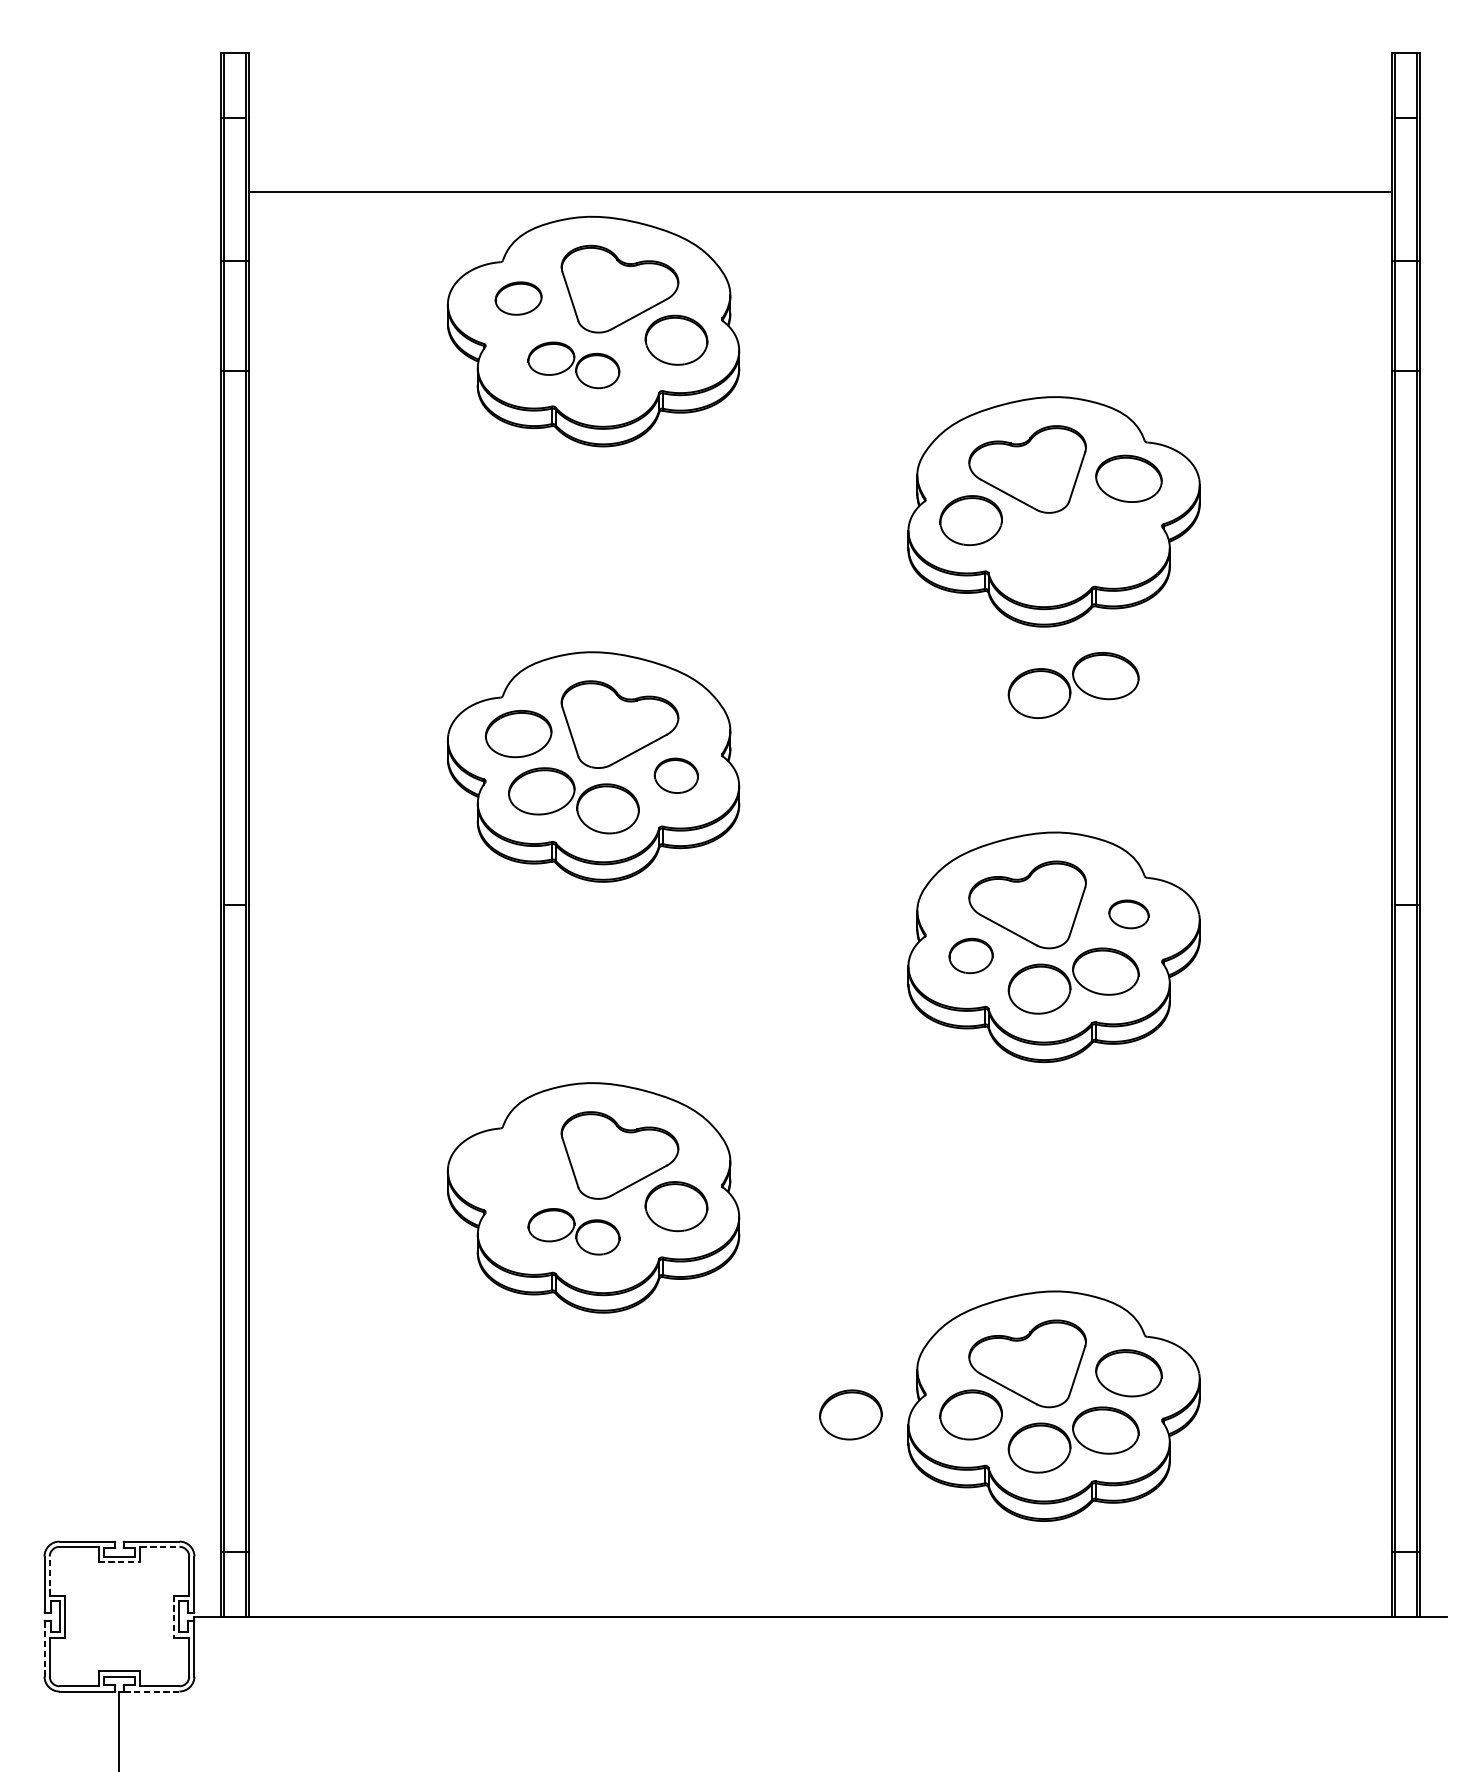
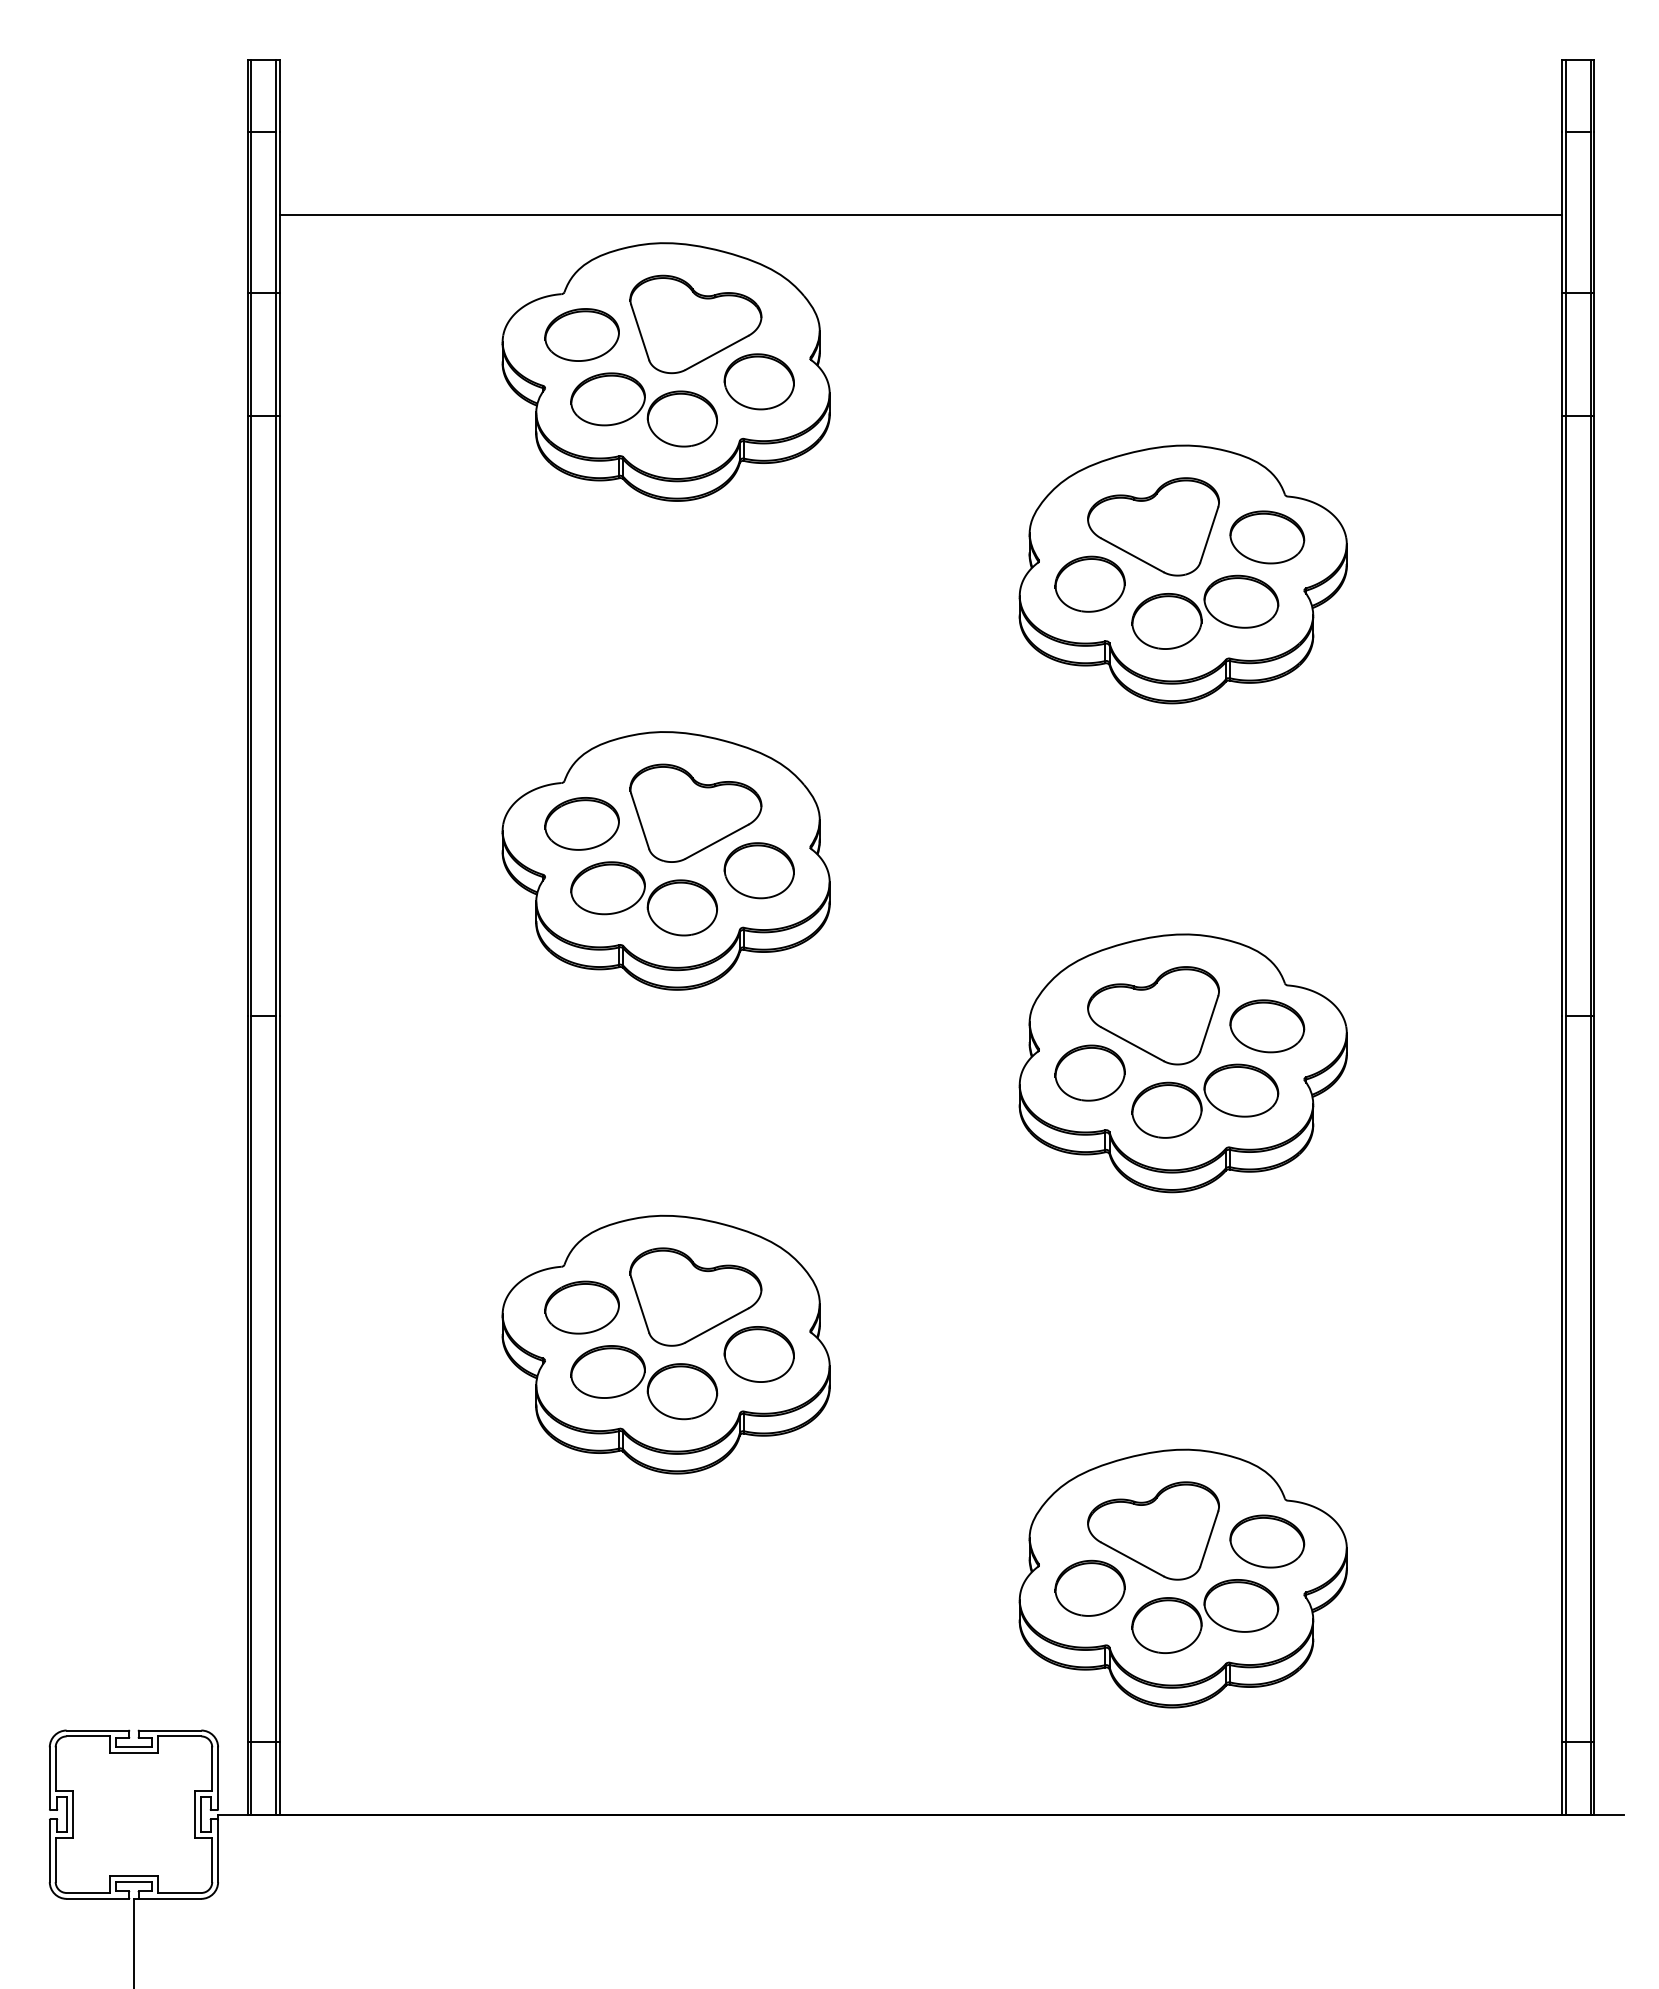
part: (518, 298) -> (581, 334), size x1.43
part: (573, 364) -> (643, 409), size x1.43
part: (1073, 684) -> (1205, 611), moved
part: (675, 775) -> (758, 870), size x1.43
part: (1129, 914) -> (1267, 1026), size x1.67
part: (970, 955) -> (1089, 1072), size x1.43
part: (518, 1164) -> (581, 1307), added
part: (574, 1231) -> (644, 1382), size x1.43
part: (850, 1414) -> (954, 1587), removed
line: (160, 1546) -> (179, 1736), dashed -> solid
line: (119, 1562) -> (133, 1753), dashed -> solid
line: (49, 1576) -> (55, 1769), dashed -> solid
line: (174, 1616) -> (195, 1814), dashed -> solid
line: (44, 1649) -> (49, 1851), dashed -> solid
line: (152, 1691) -> (170, 1898), dashed -> solid

